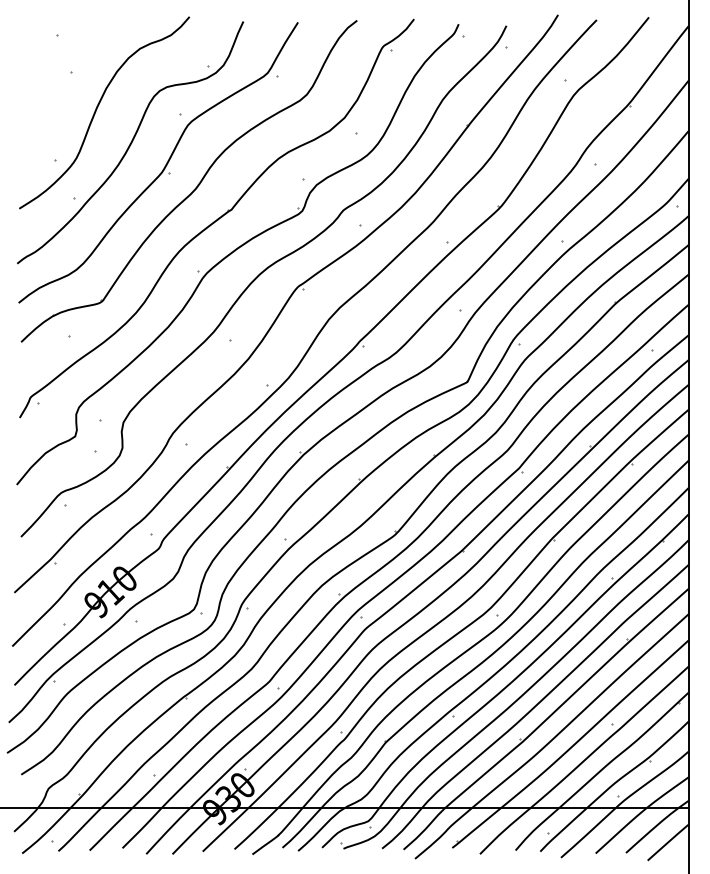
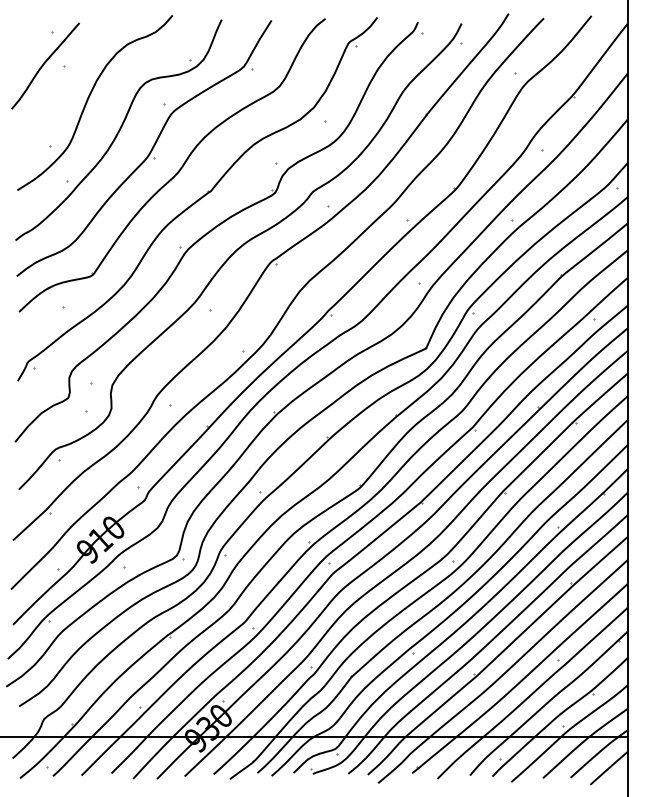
curve: (49, 70) -> (44, 64), added

